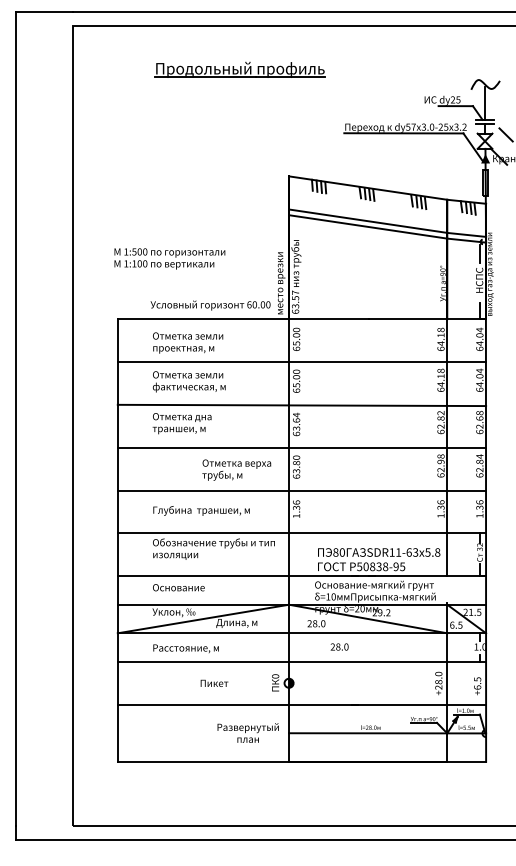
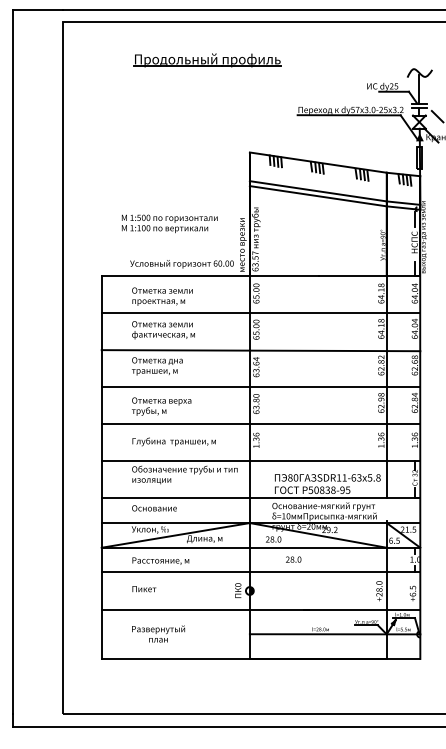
text: (169, 258) -> (169, 223), moved
text: (236, 469) -> (161, 406), moved
text: (214, 683) -> (144, 589), moved
text: (248, 732) -> (158, 633), moved

